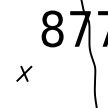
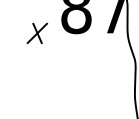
part: (24, 73) -> (37, 32), moved

